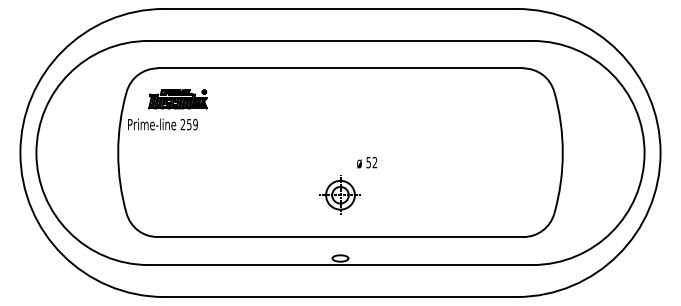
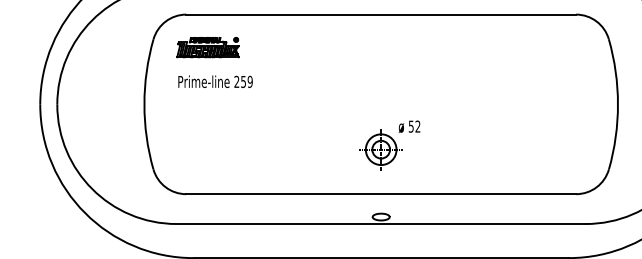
text: (162, 124) -> (215, 81), moved
text: (367, 162) -> (409, 126), moved

